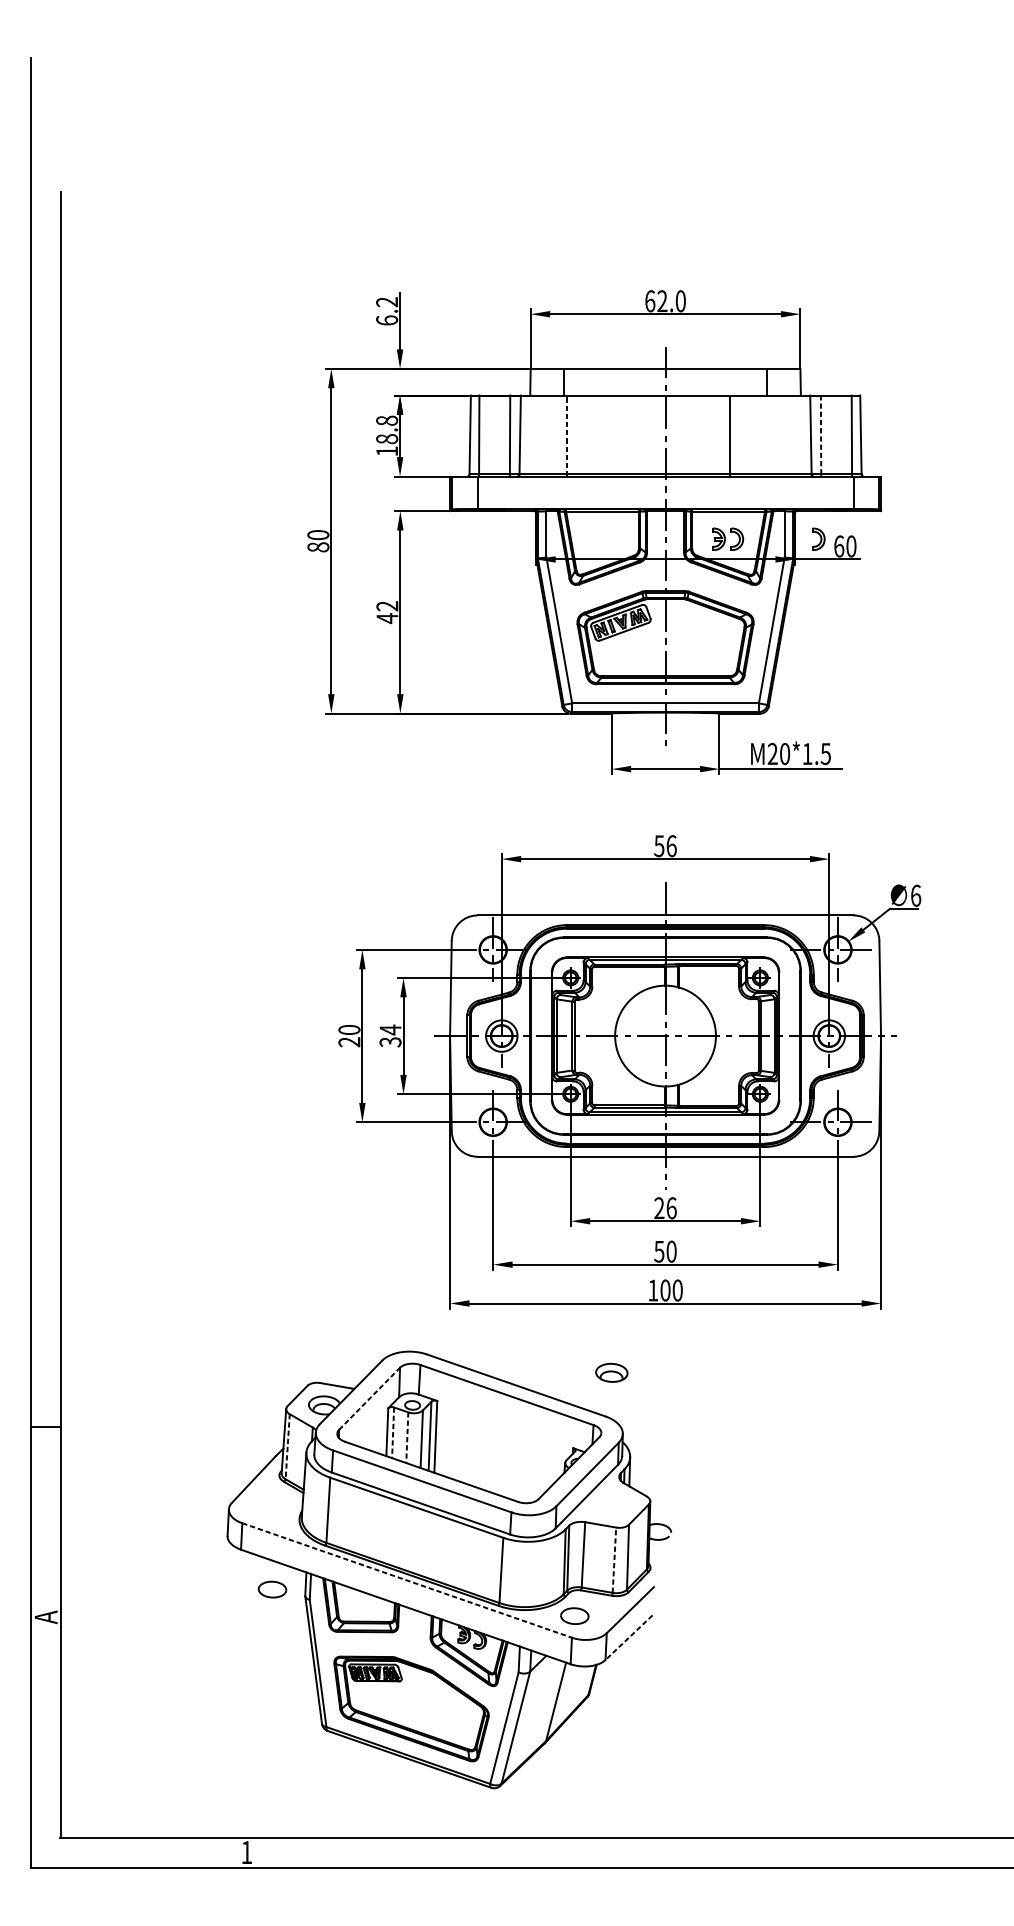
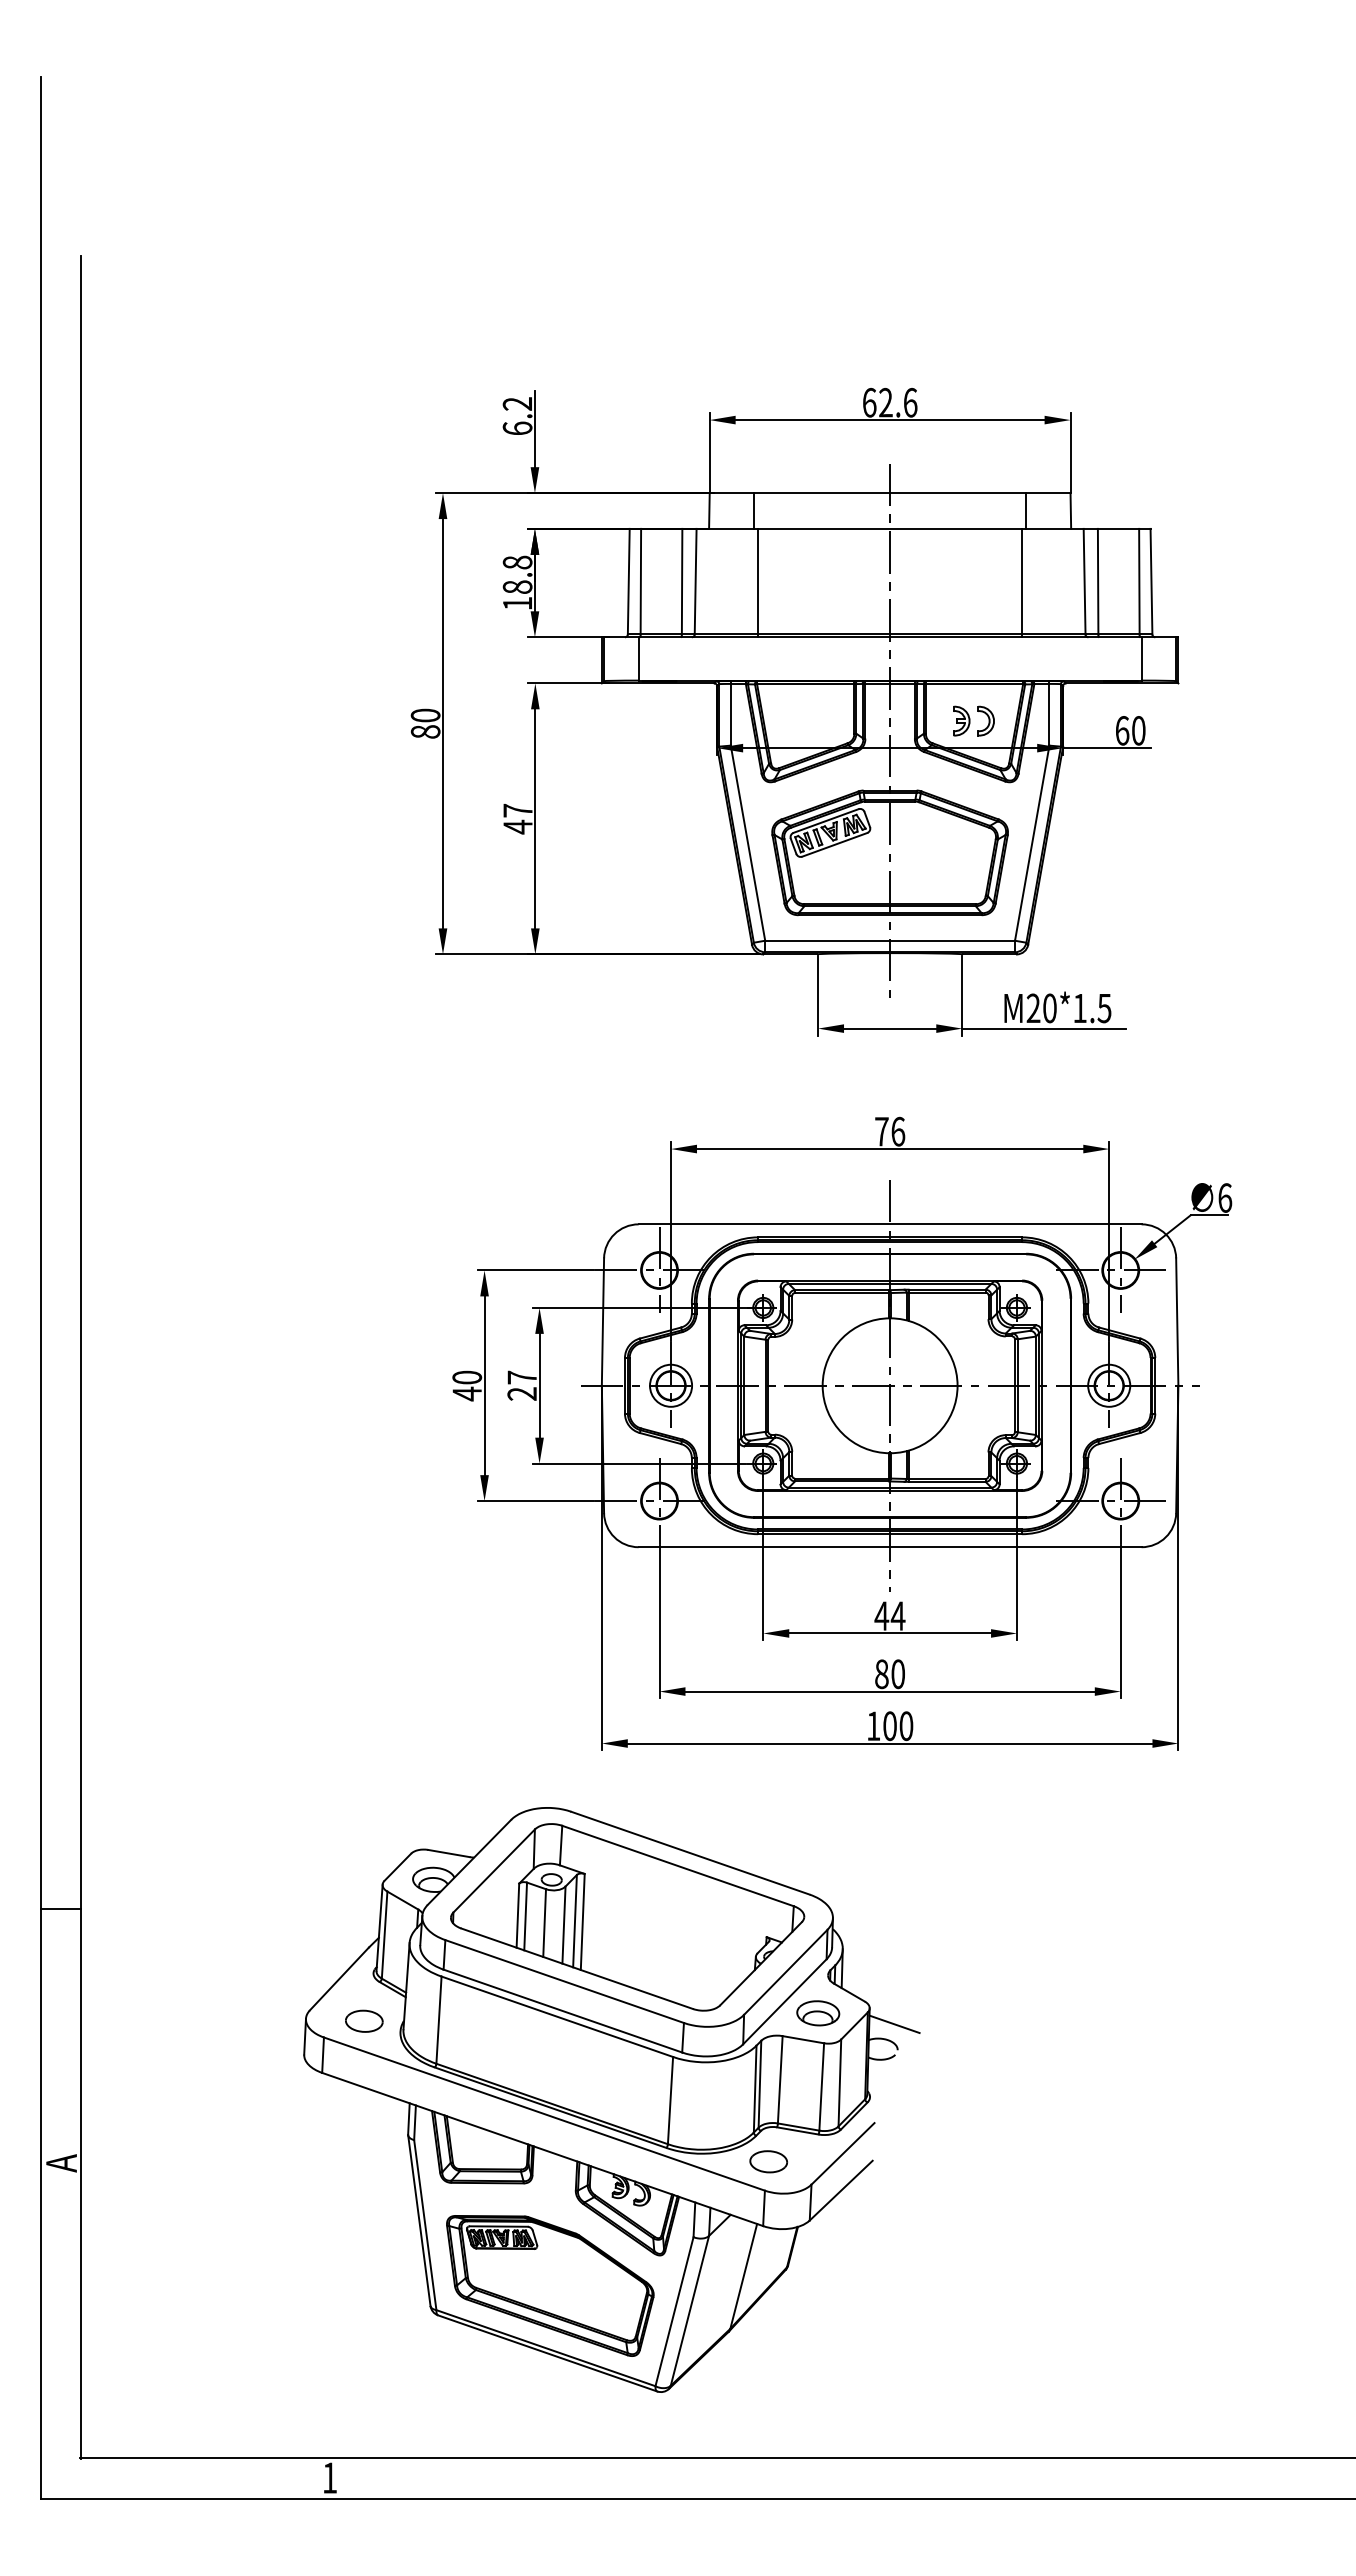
text: (680, 301) -> (910, 402), 62.0 -> 62.6
line: (821, 434) -> (1098, 581), dashed -> solid
line: (567, 435) -> (758, 582), dashed -> solid
line: (730, 435) -> (1022, 582), moved
part: (818, 538) -> (1094, 720), removed
text: (387, 606) -> (517, 810), 42 -> 47
text: (659, 846) -> (881, 1131), 56 -> 76
text: (390, 1035) -> (522, 1385), 34 -> 27
text: (348, 1041) -> (466, 1393), 20 -> 40
text: (665, 1207) -> (889, 1615), 26 -> 44
text: (659, 1251) -> (881, 1673), 50 -> 80
part: (612, 1373) -> (818, 2013), moved
line: (369, 1398) -> (494, 1870), dashed -> solid
line: (393, 1432) -> (525, 1916), dashed -> solid
line: (407, 1438) -> (544, 1923), dashed -> solid
line: (287, 1447) -> (384, 1935), dashed -> solid
line: (668, 1513) -> (894, 2024), added
line: (614, 1559) -> (821, 2086), dashed -> solid
line: (407, 1580) -> (544, 2114), dashed -> solid
part: (272, 1589) -> (364, 2020), moved
line: (628, 1637) -> (840, 2190), dashed -> solid

